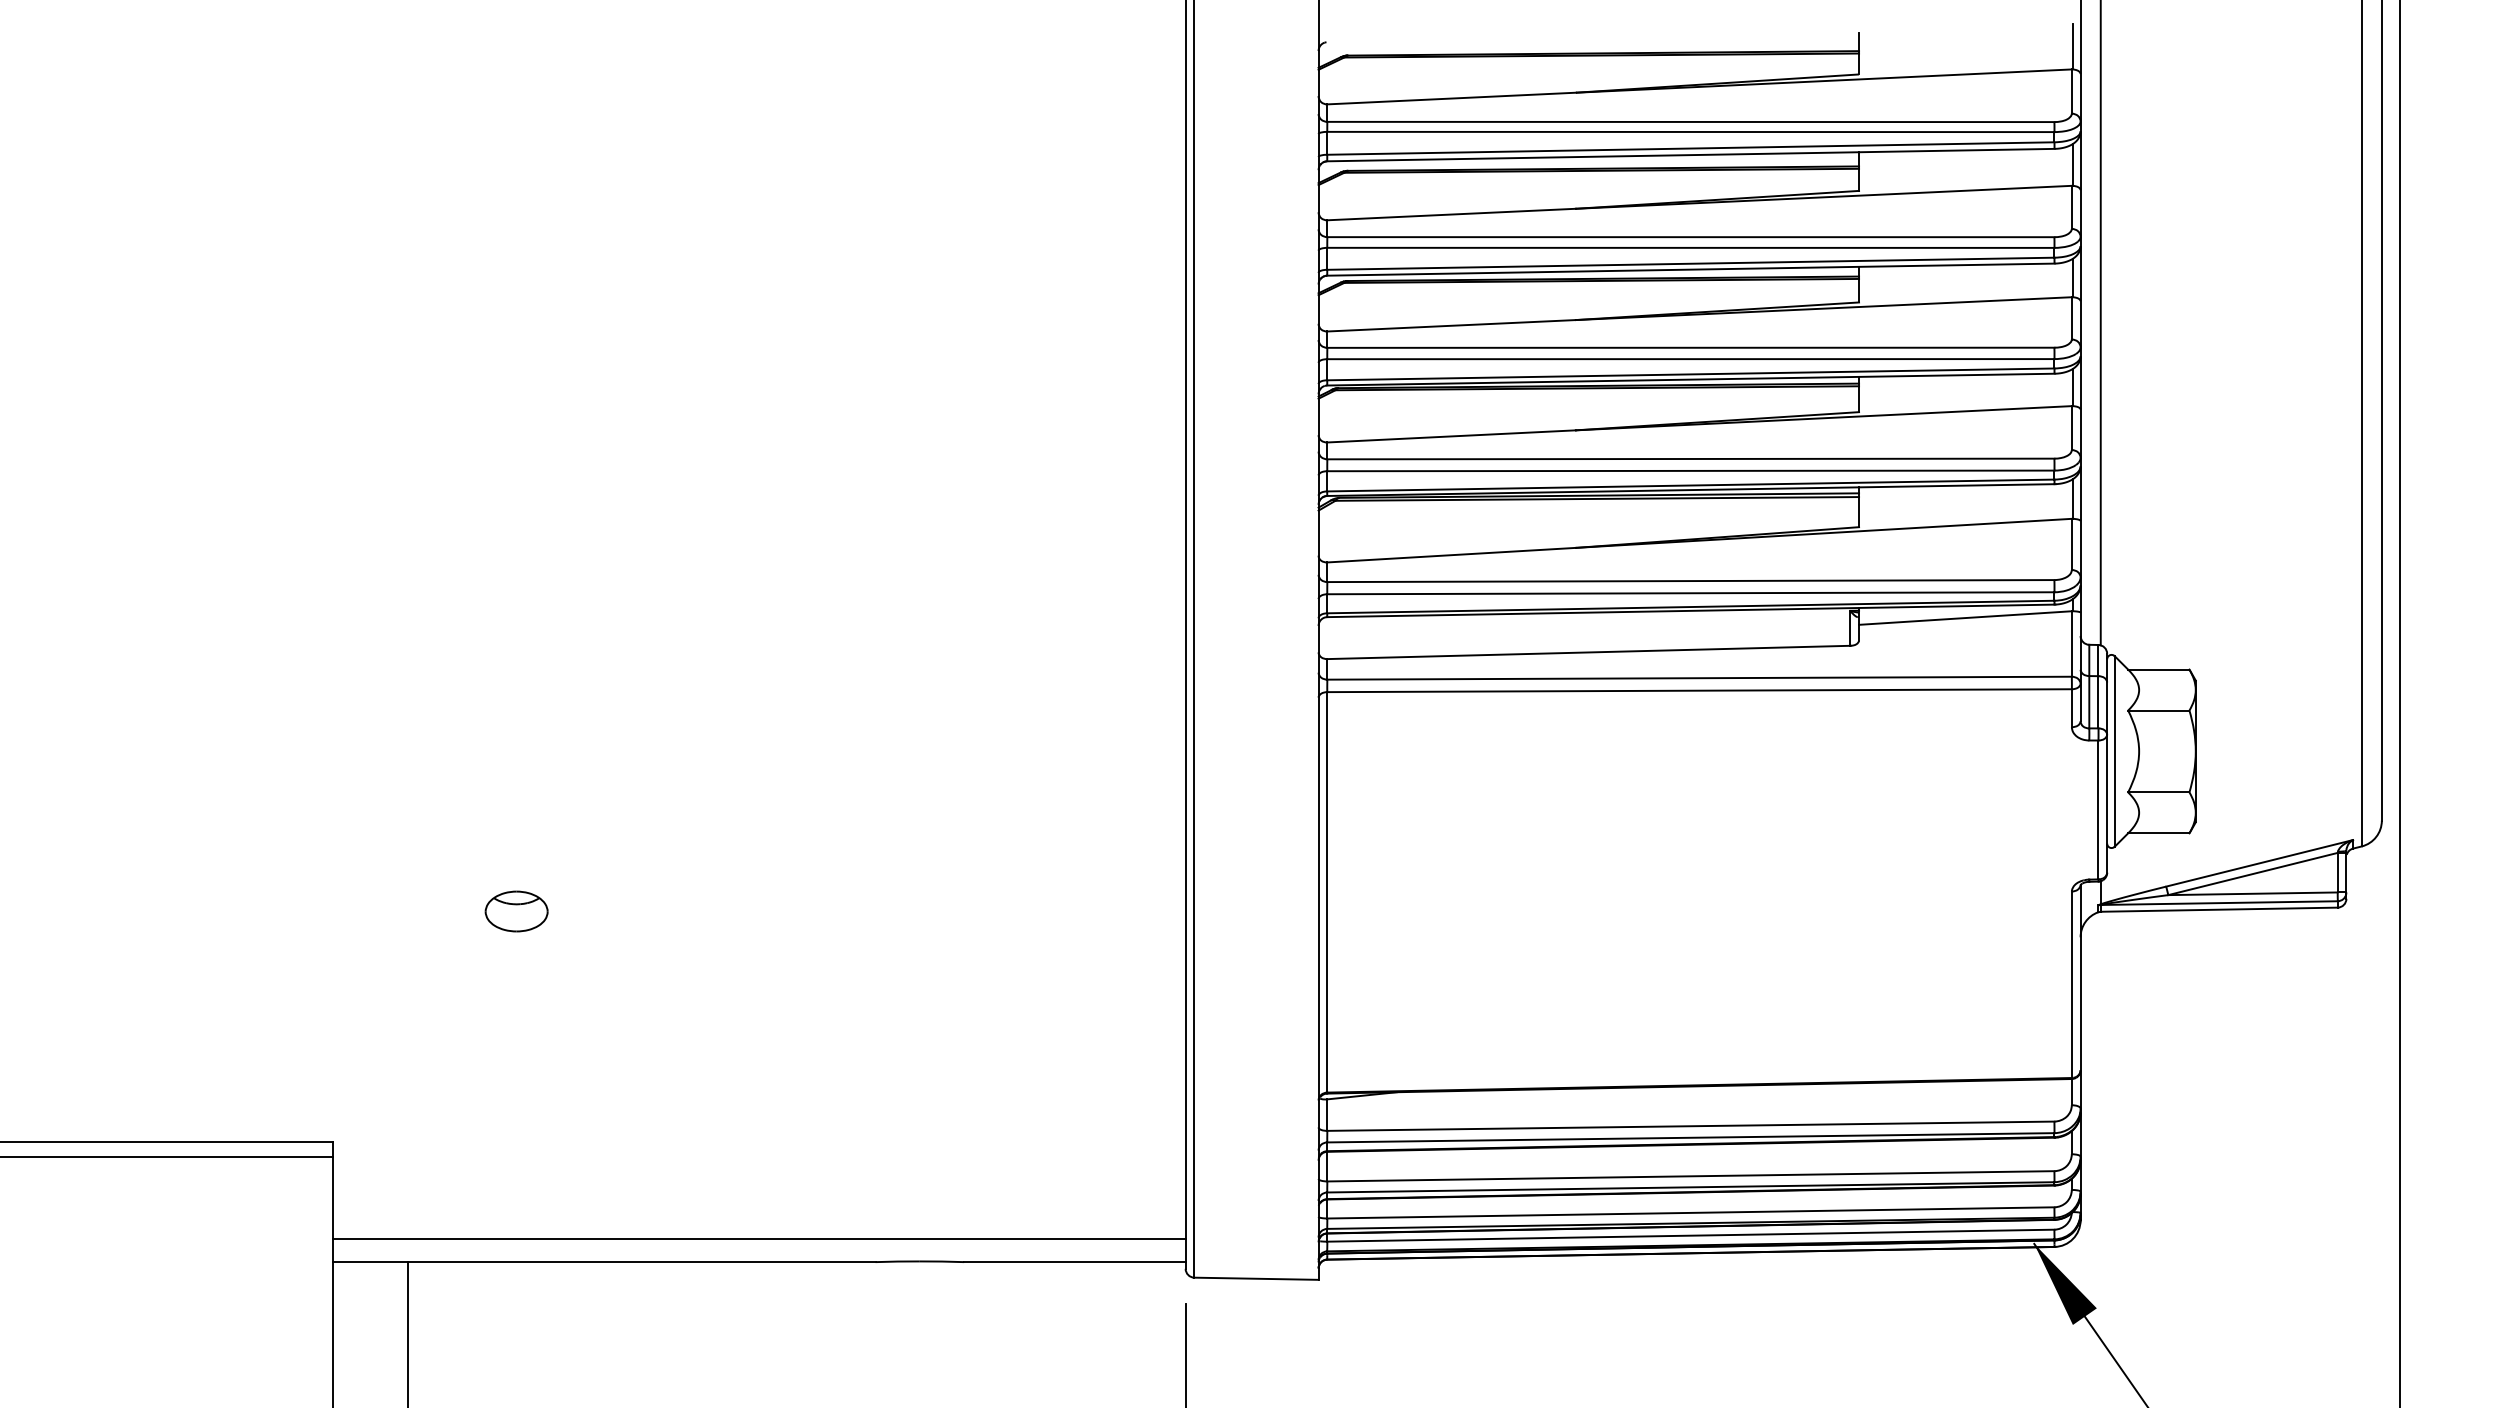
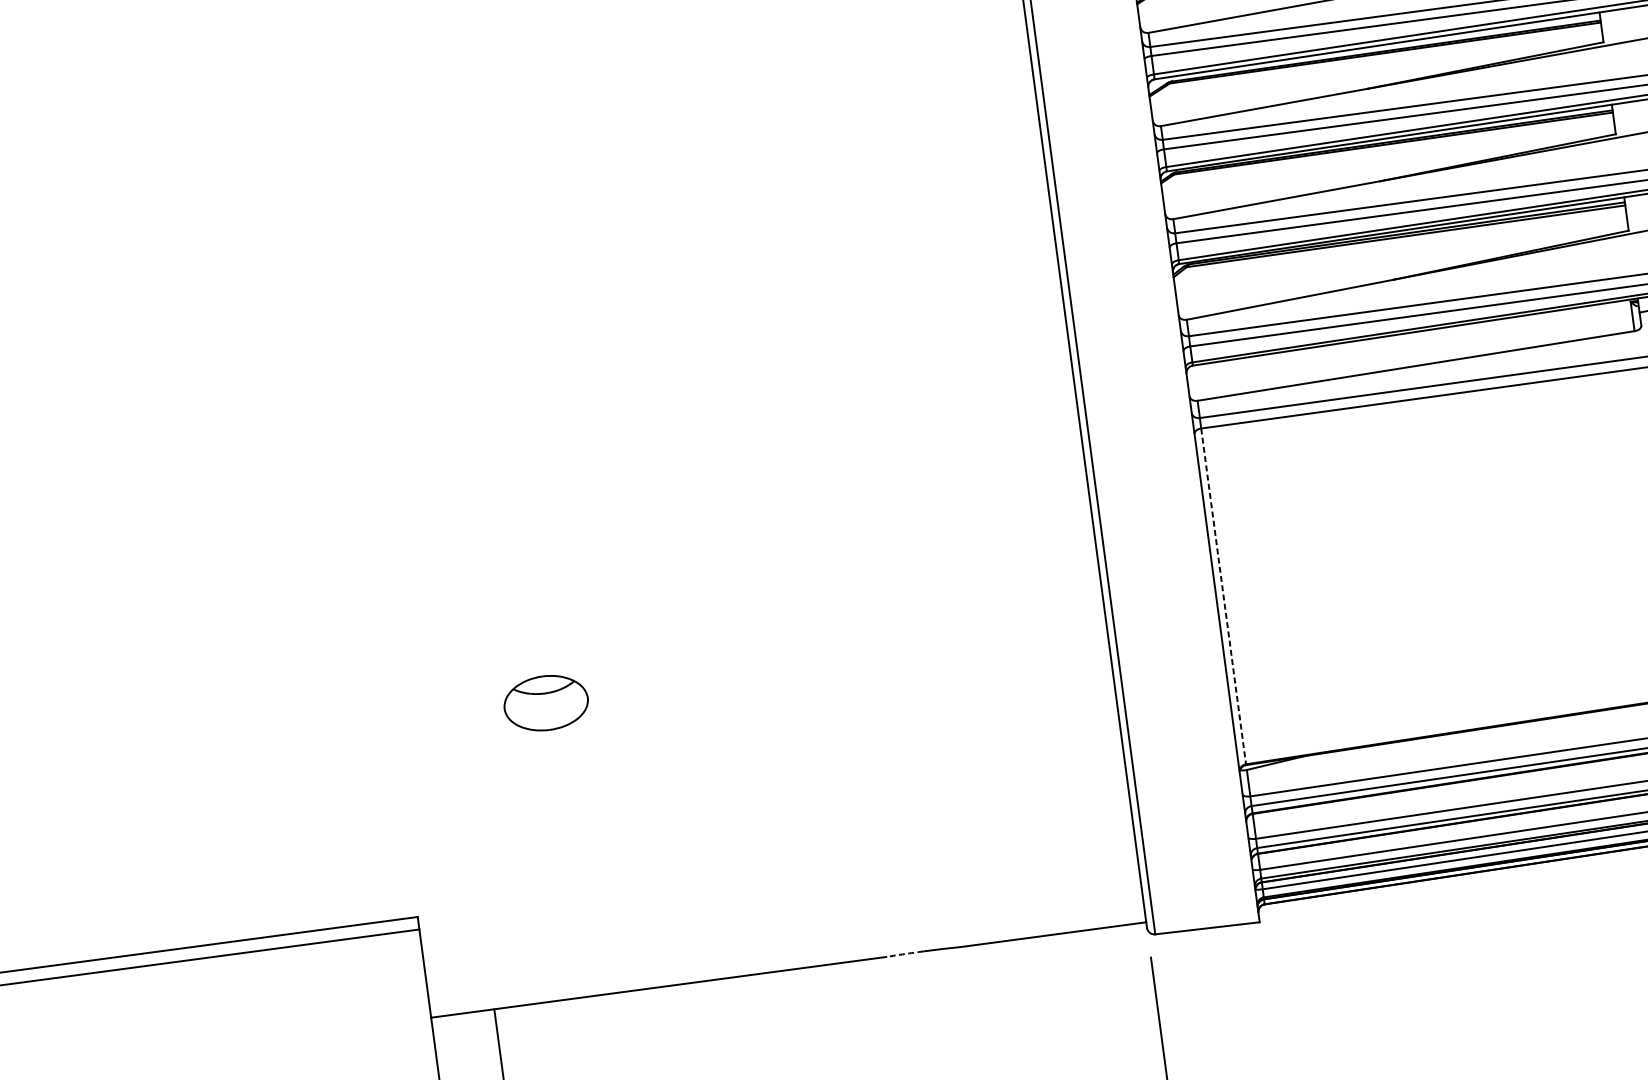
line: (1327, 892) -> (1223, 596), solid -> dashed
part: (516, 911) -> (545, 703), size x1.6
line: (758, 1239) -> (785, 951), removed
arc: (897, 1261) -> (904, 954), solid -> dashed

